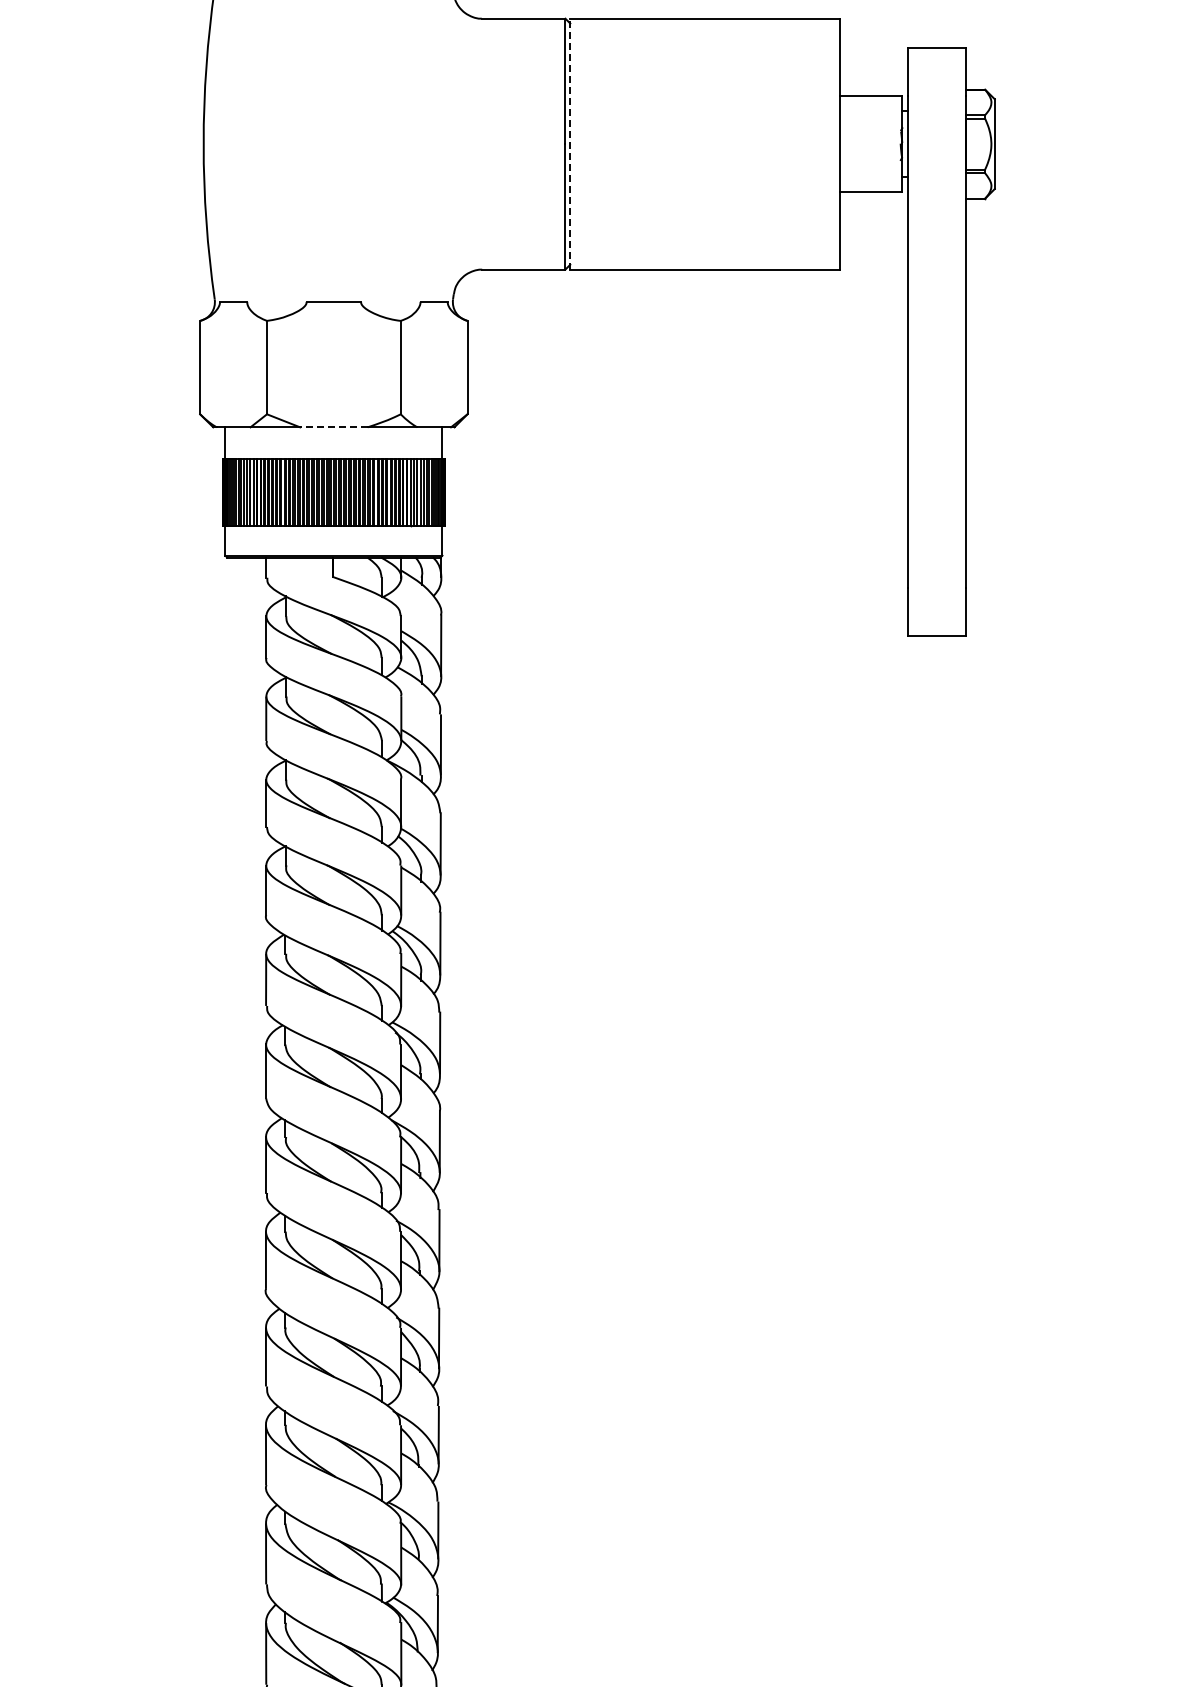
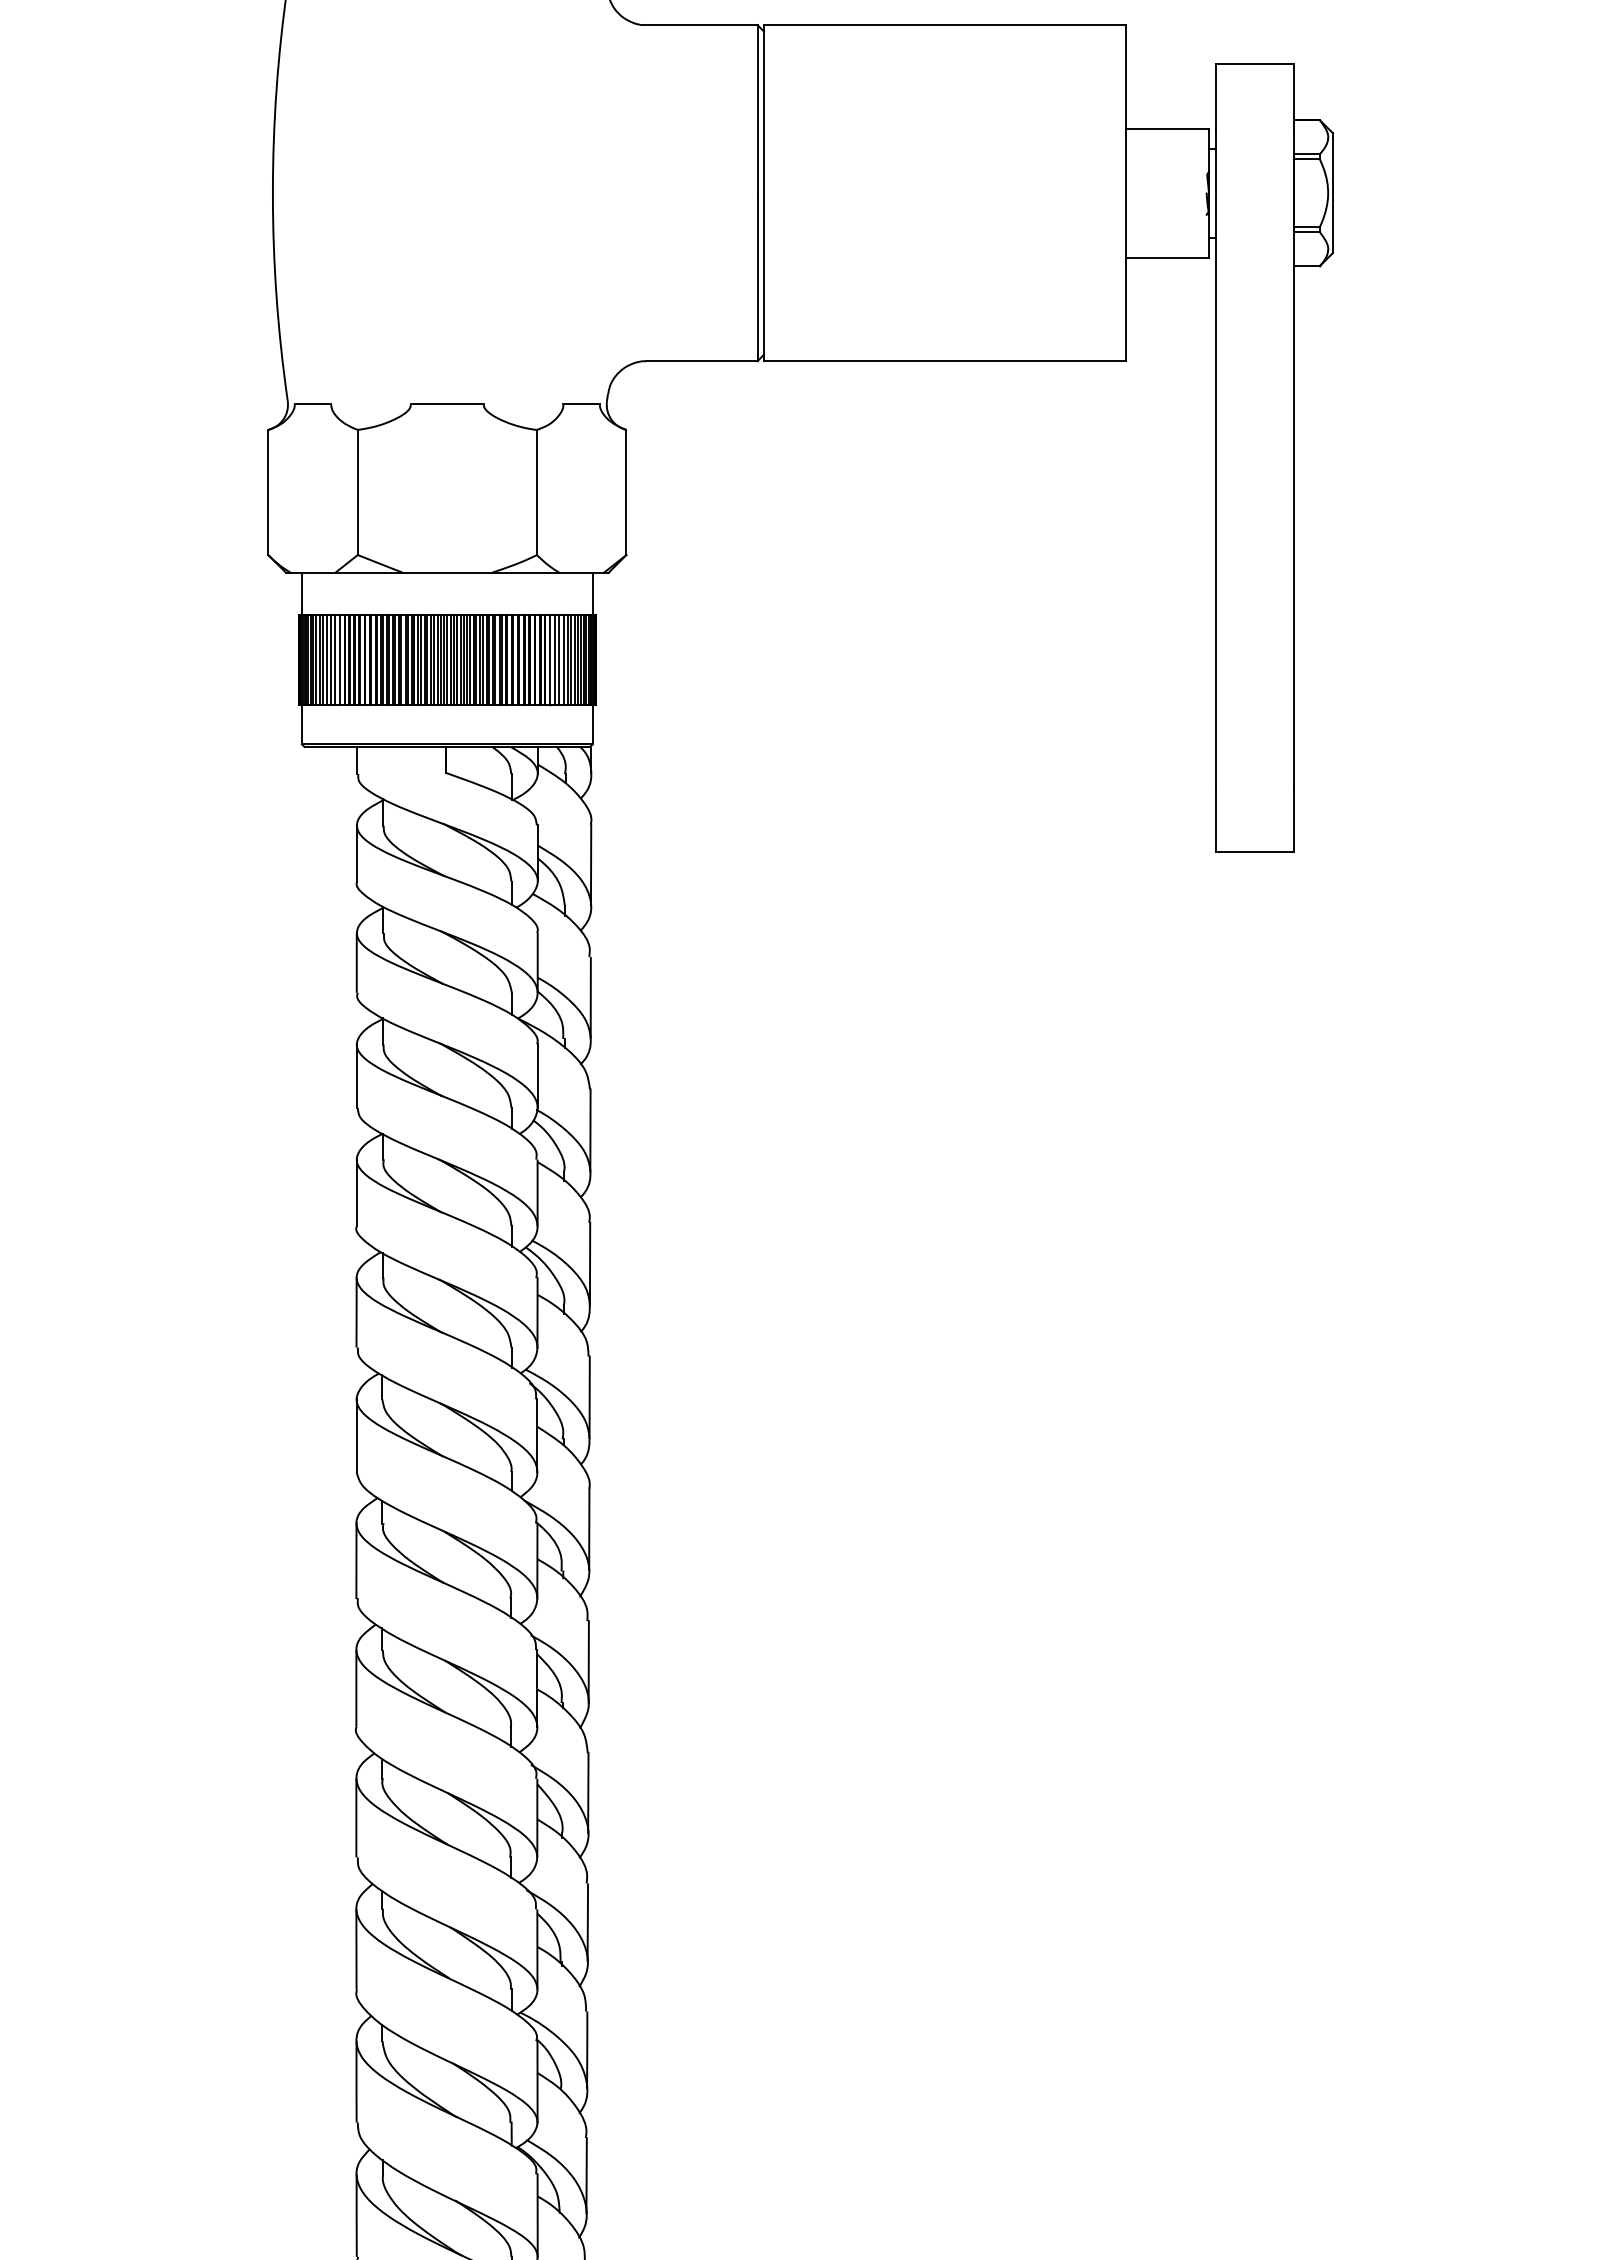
line: (570, 143) -> (764, 192), dashed -> solid
line: (333, 427) -> (446, 572), dashed -> solid

